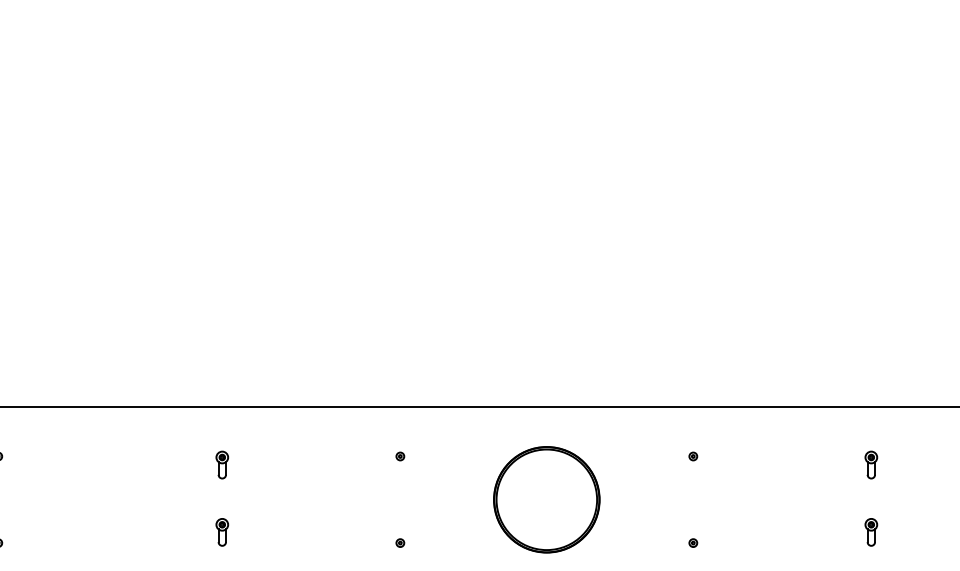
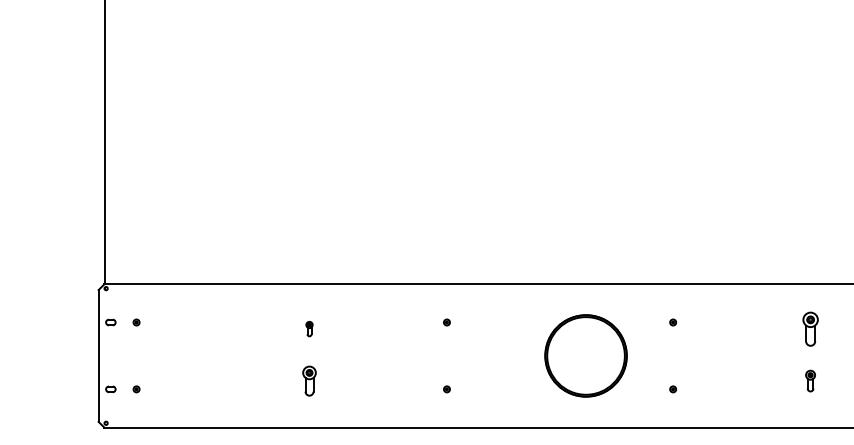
part: (222, 464) -> (309, 328), size x0.7
part: (871, 464) -> (810, 328), size x1.6
part: (546, 499) -> (585, 355), moved
part: (222, 531) -> (309, 380), size x1.4

